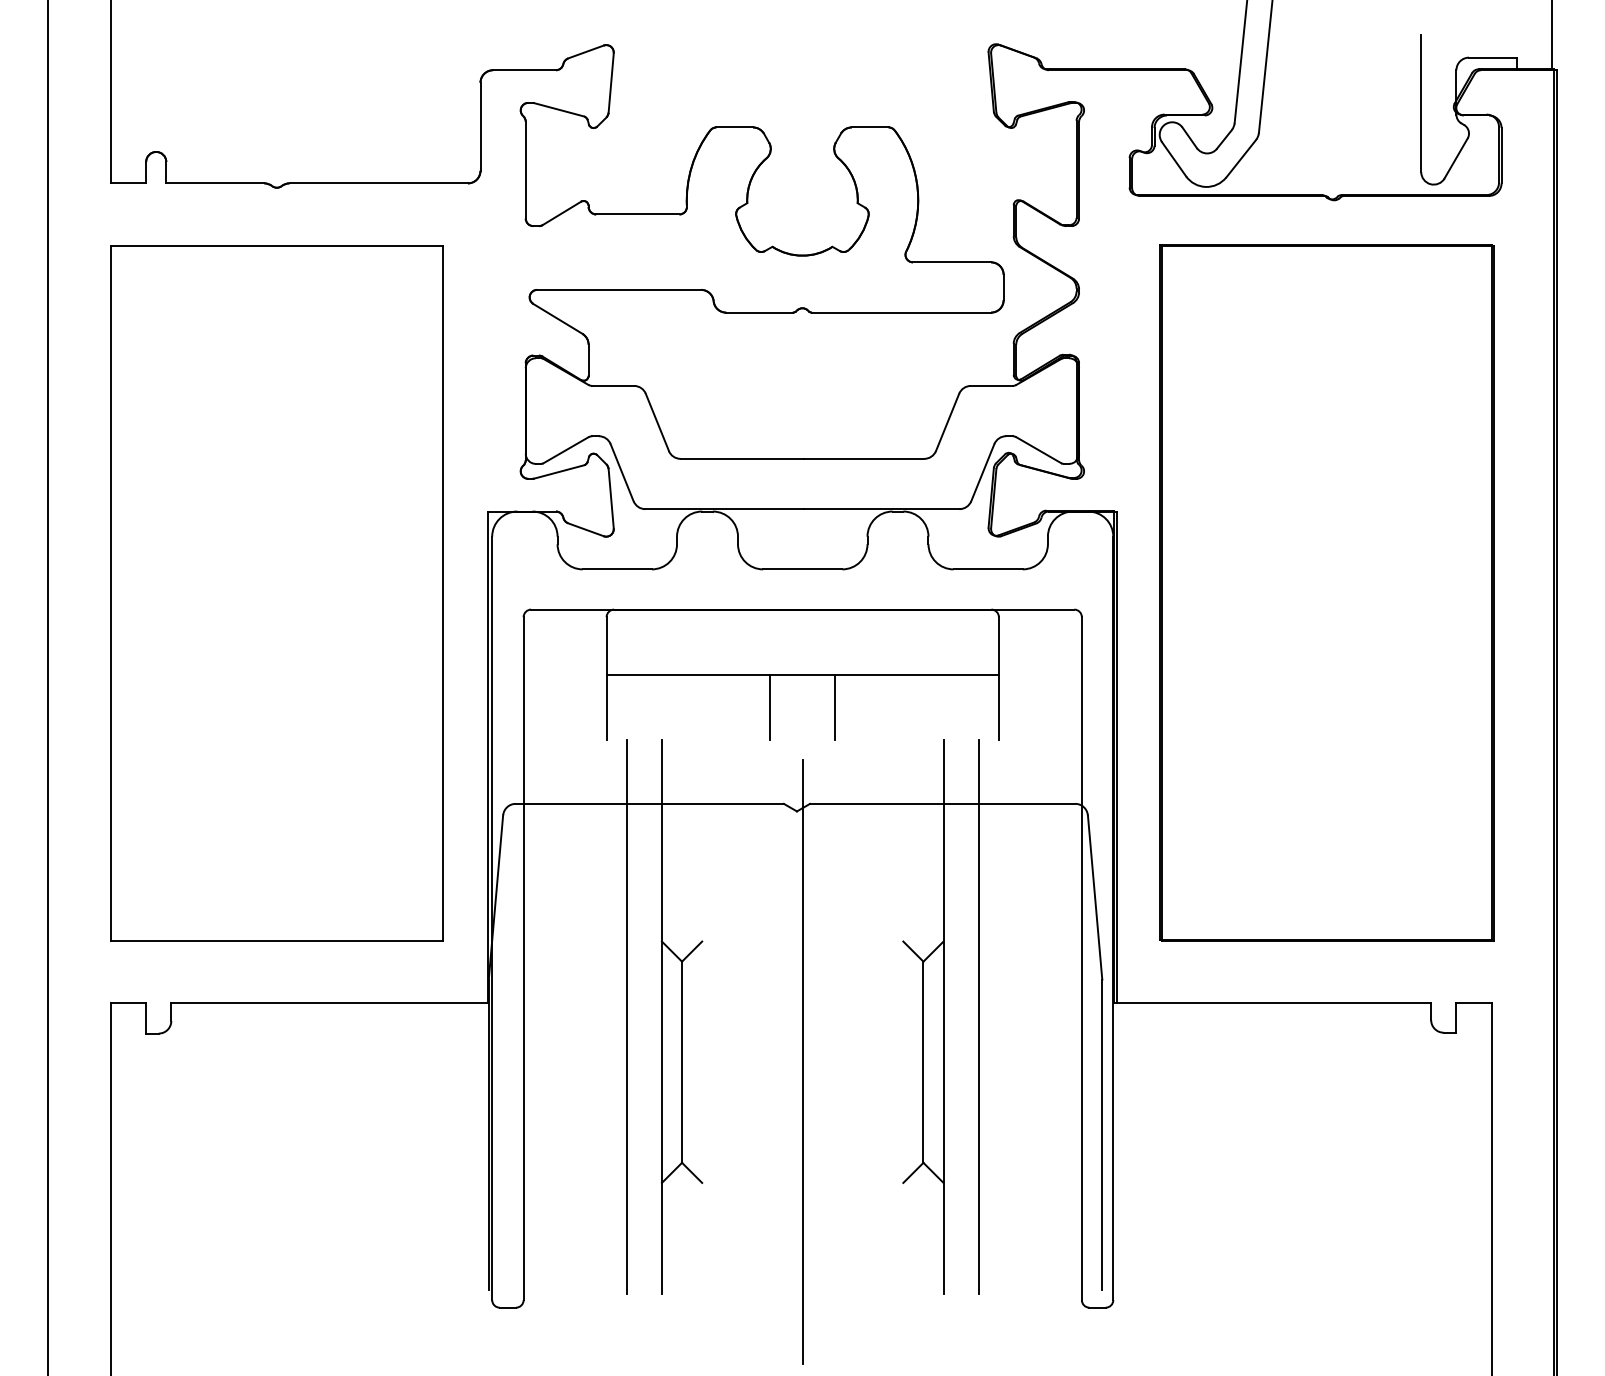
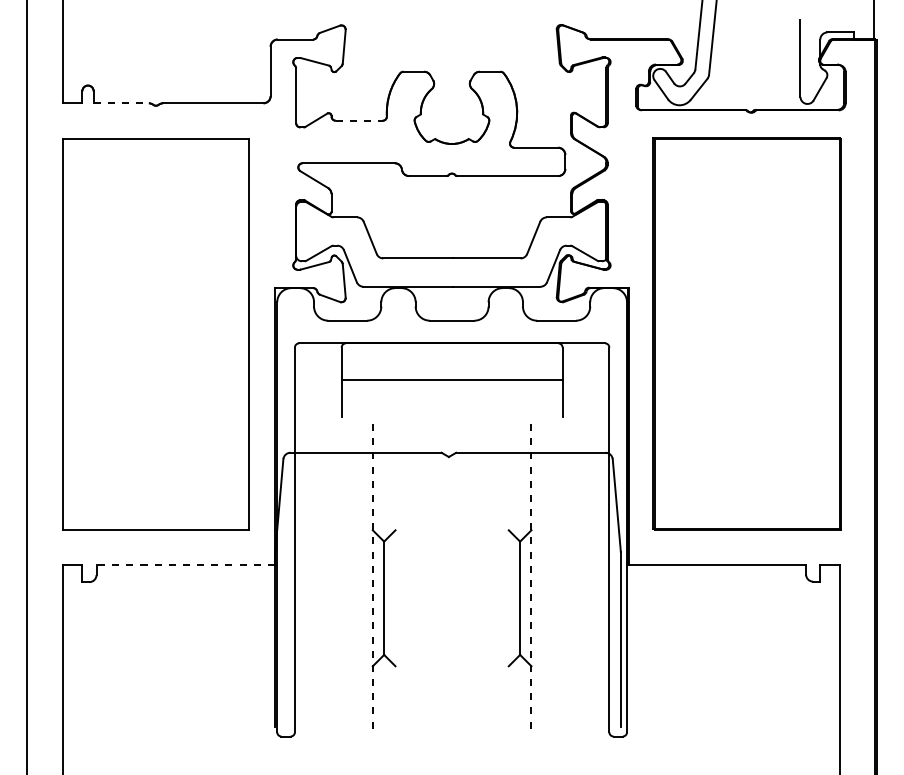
line: (215, 183) -> (121, 103), solid -> dashed
line: (638, 213) -> (359, 120), solid -> dashed
line: (769, 707) -> (433, 398), removed
line: (835, 707) -> (470, 398), removed
line: (329, 1004) -> (185, 565), solid -> dashed
line: (627, 1016) -> (353, 572), removed
line: (661, 1016) -> (372, 572), solid -> dashed
line: (943, 1016) -> (531, 572), solid -> dashed
line: (979, 1016) -> (551, 572), removed
line: (803, 1062) -> (452, 598), removed

